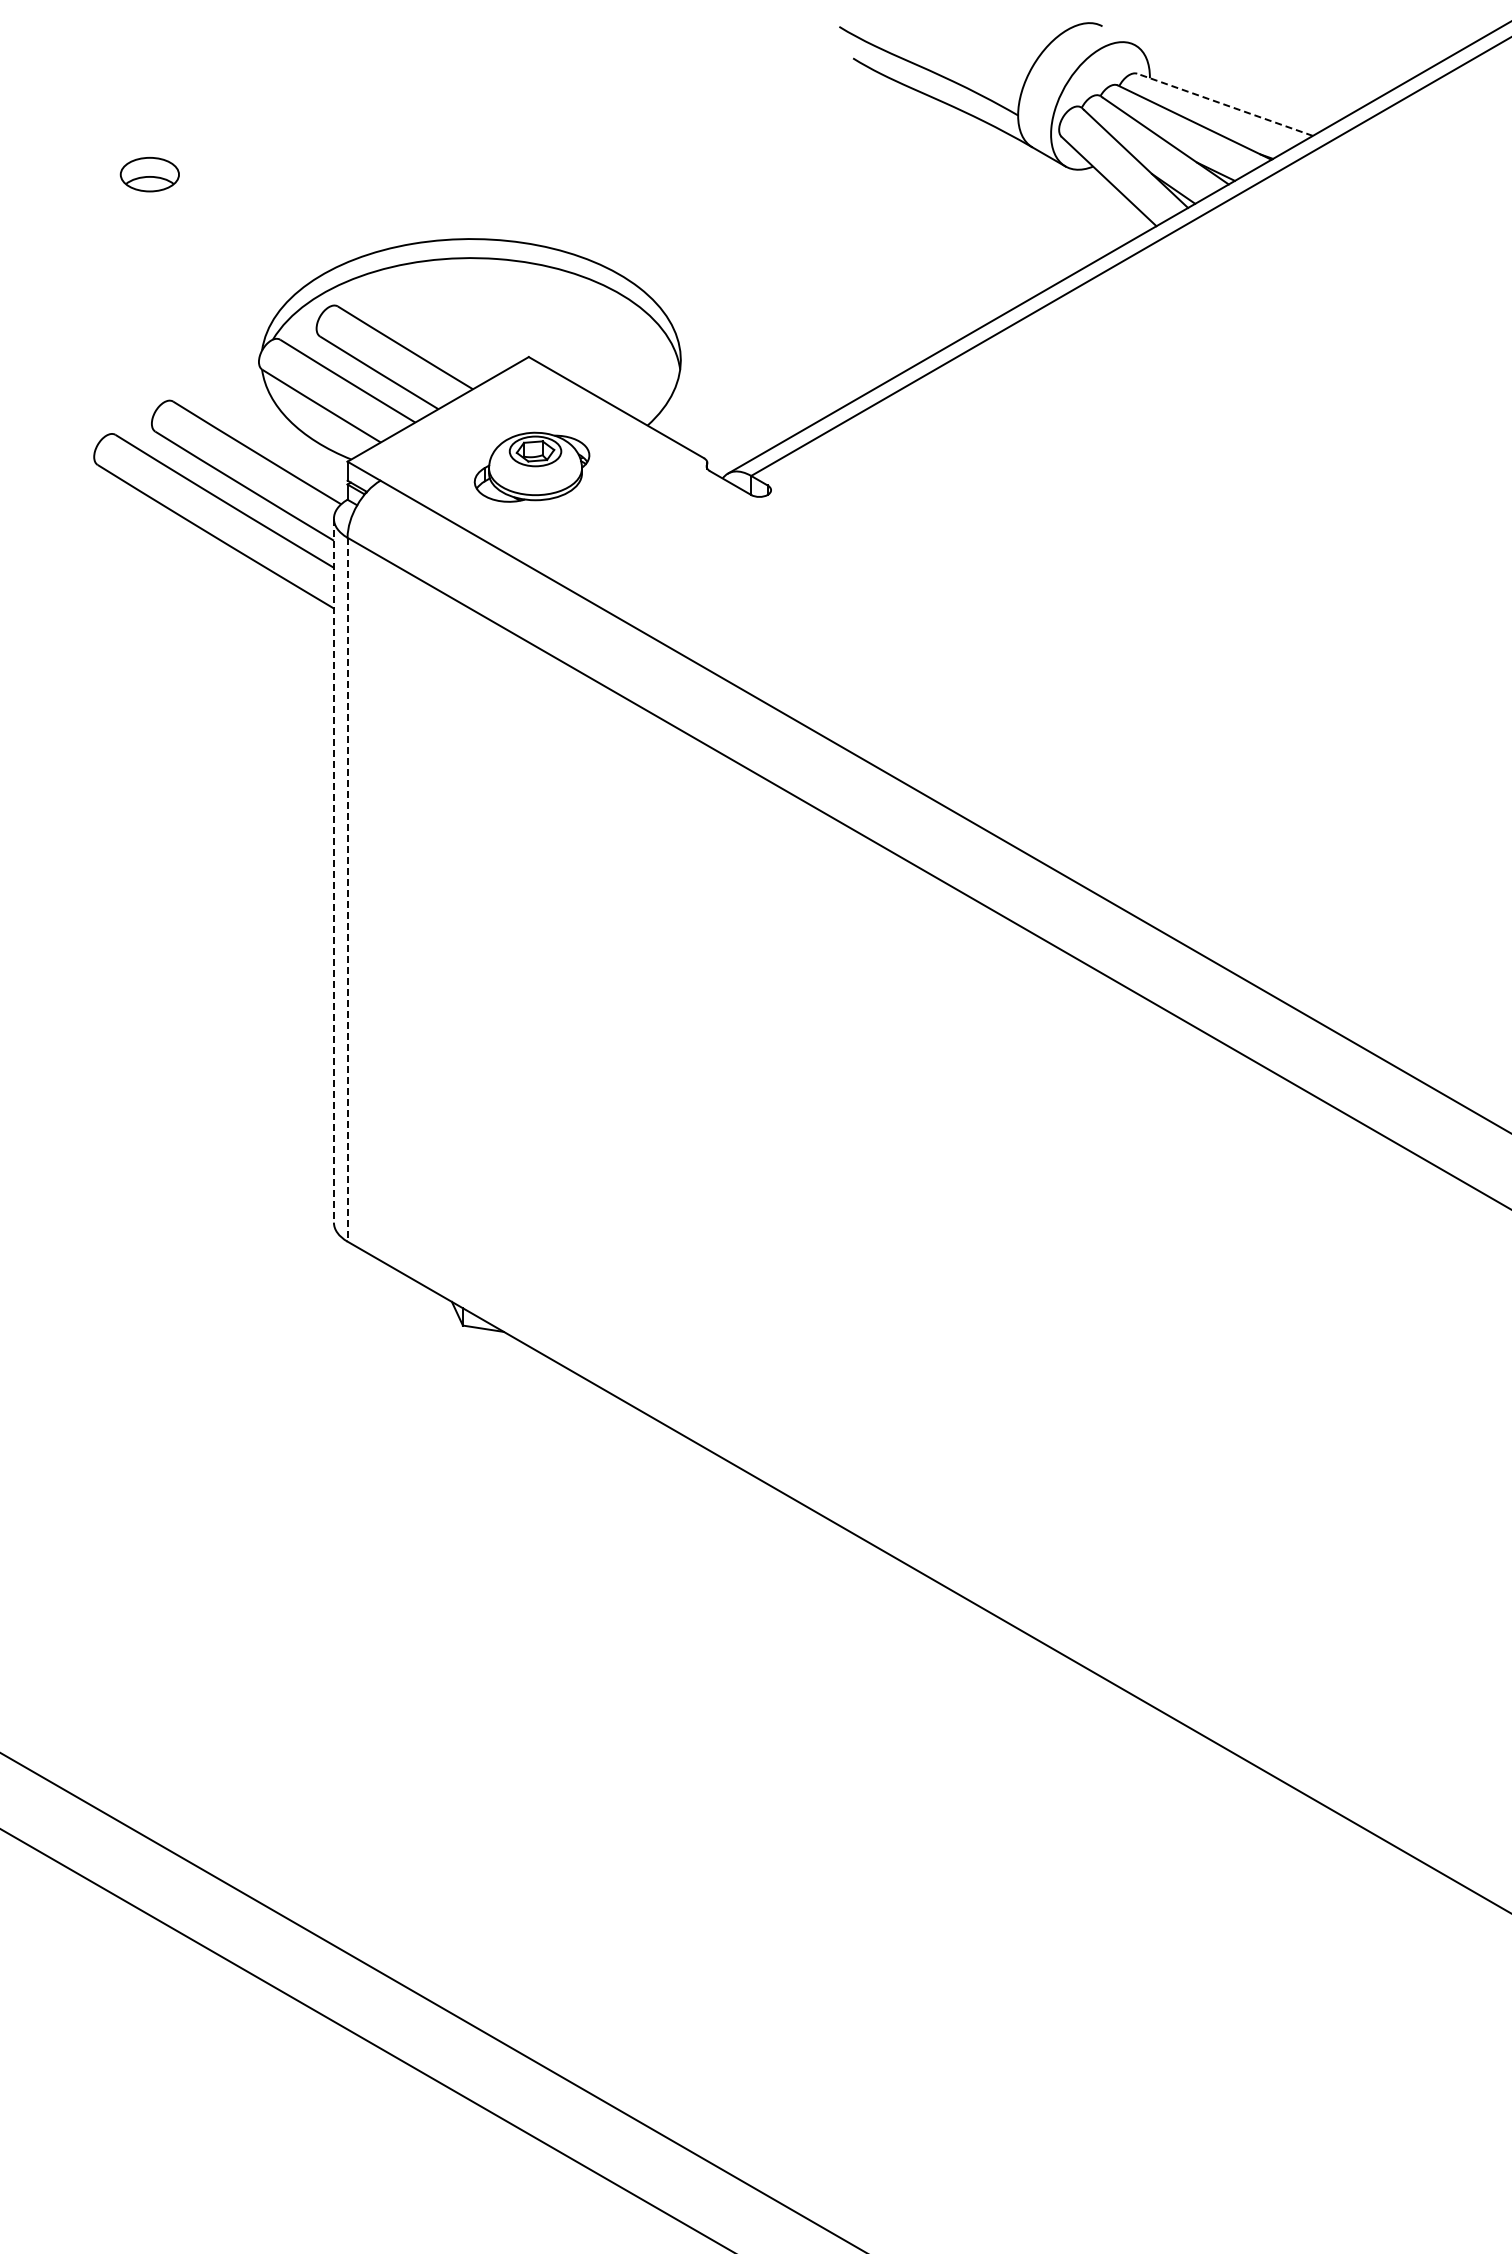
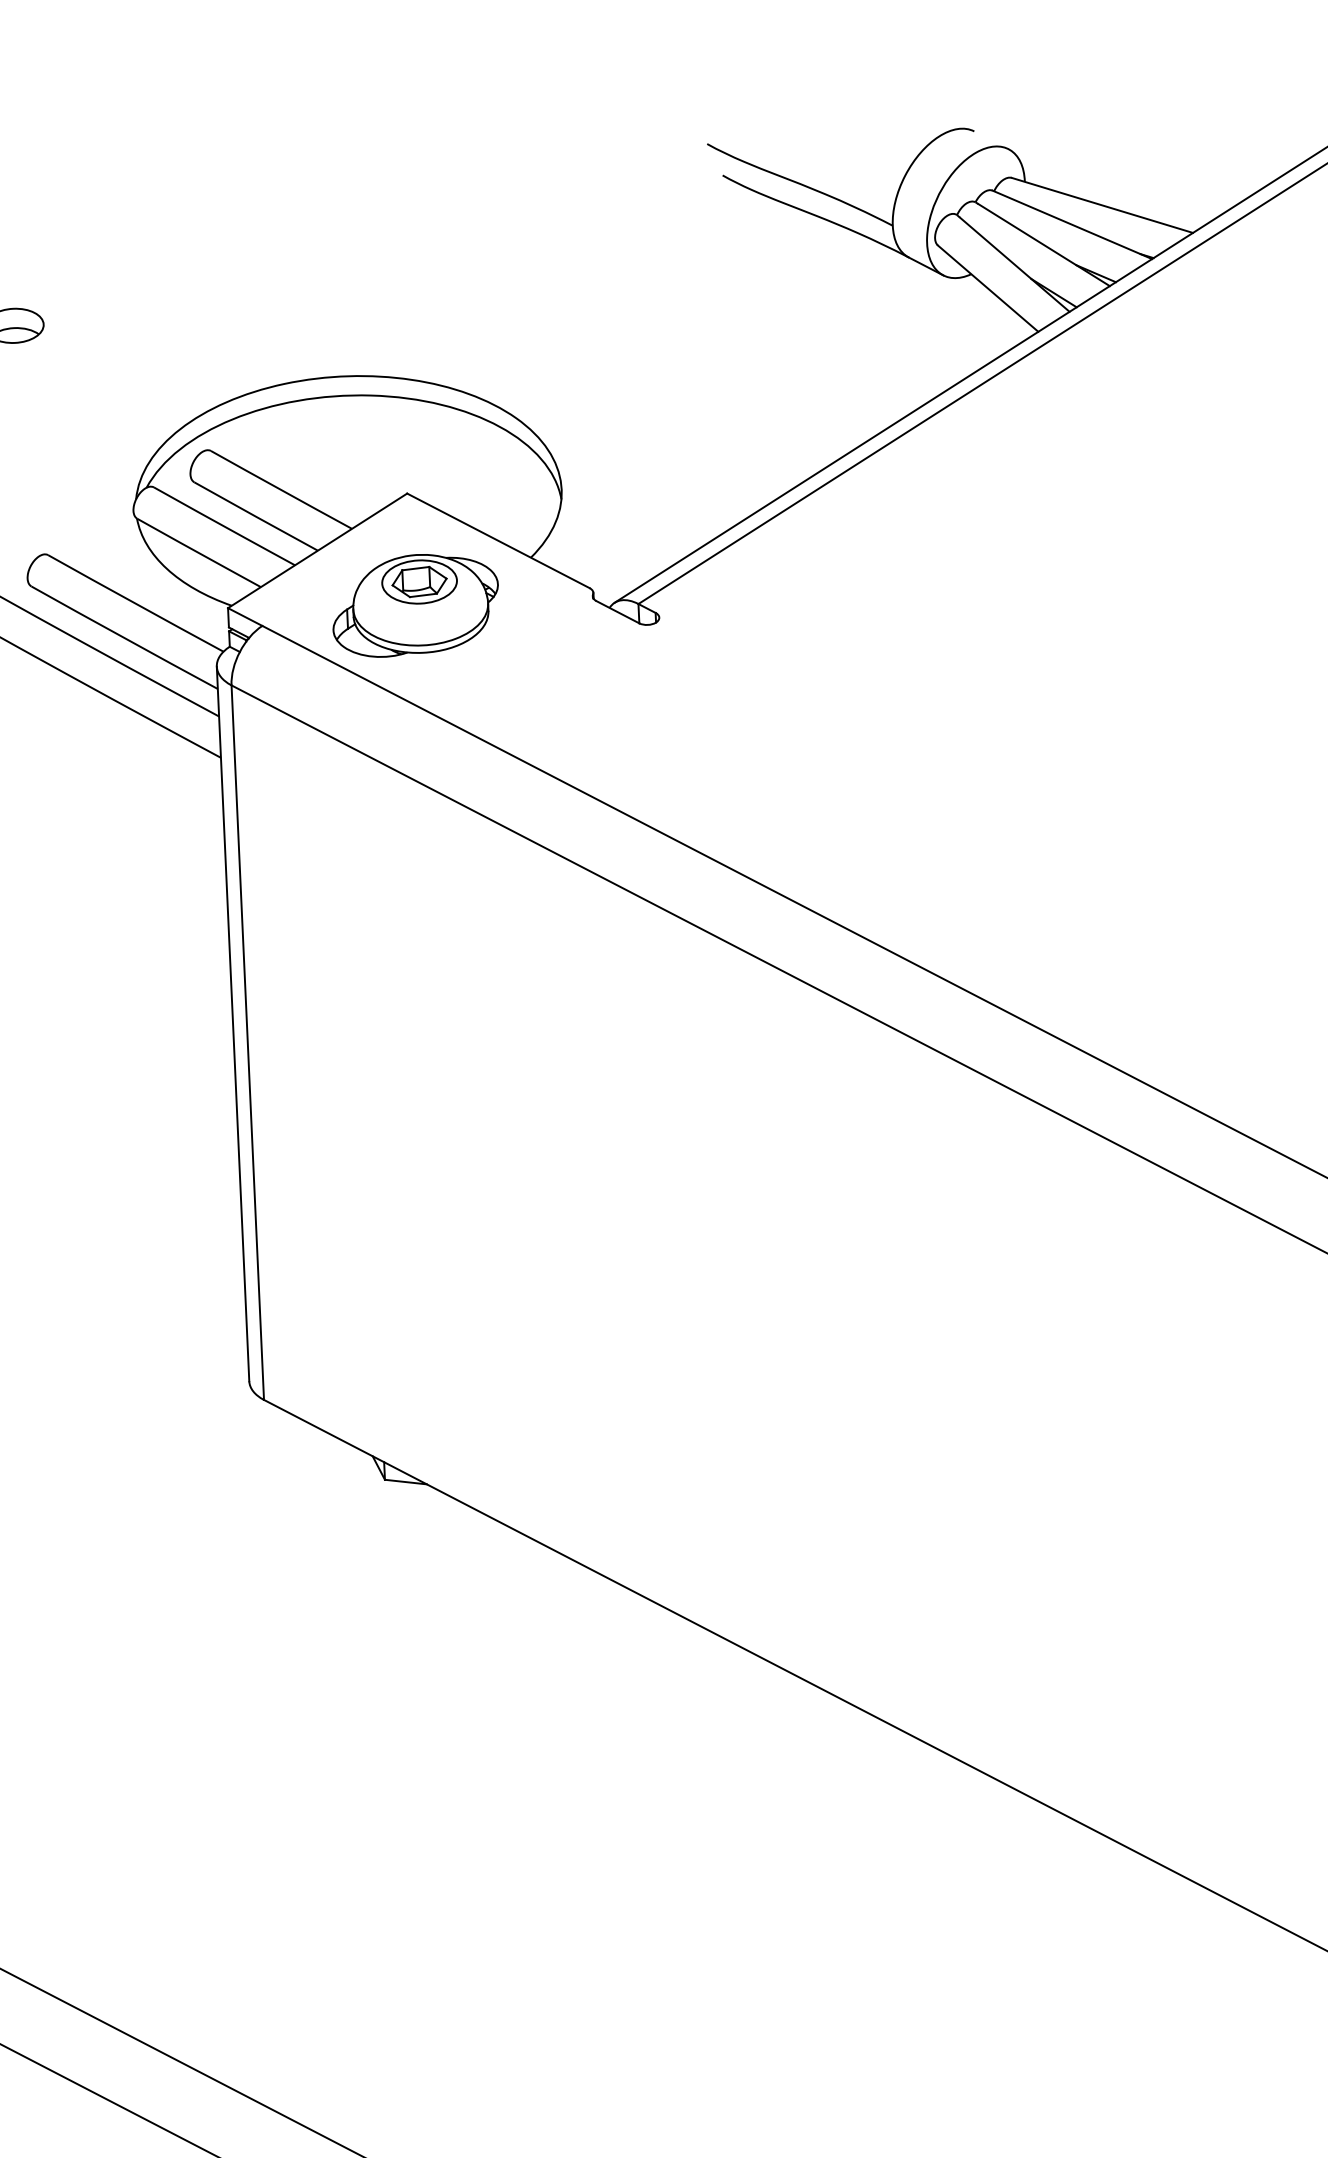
line: (1224, 104) -> (1101, 205), dashed -> solid
part: (531, 467) -> (415, 605), size x1.43
line: (333, 870) -> (232, 1023), dashed -> solid
line: (347, 889) -> (247, 1042), dashed -> solid

